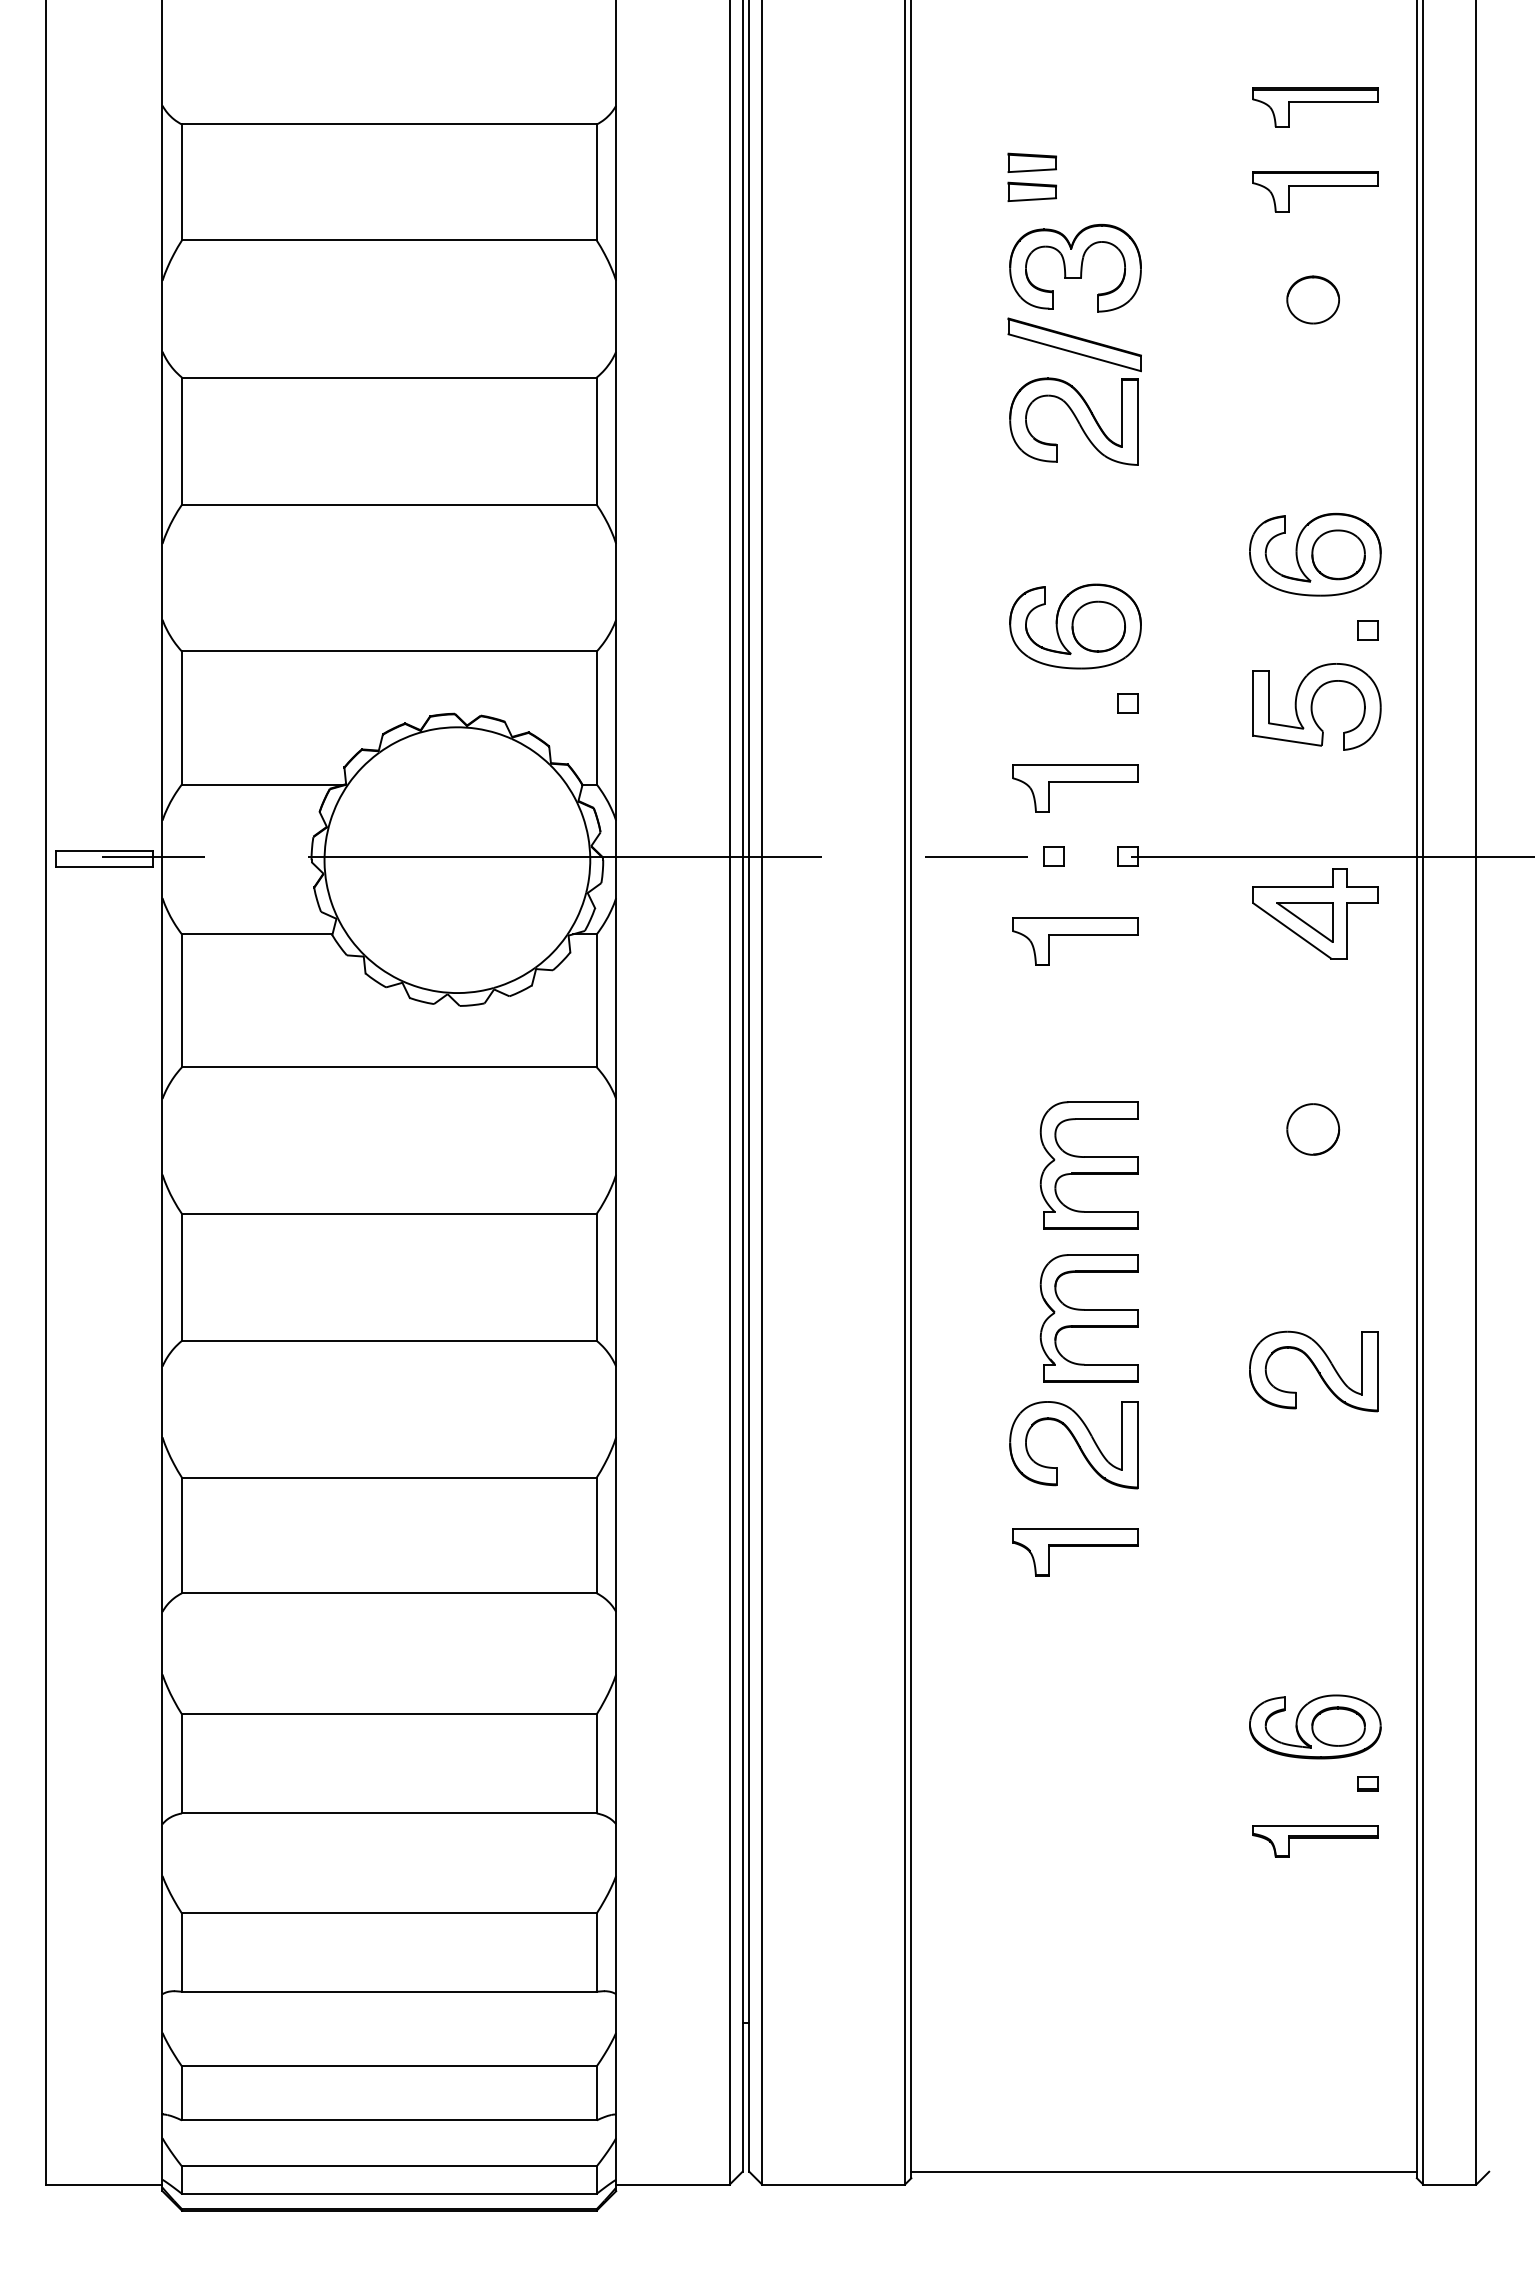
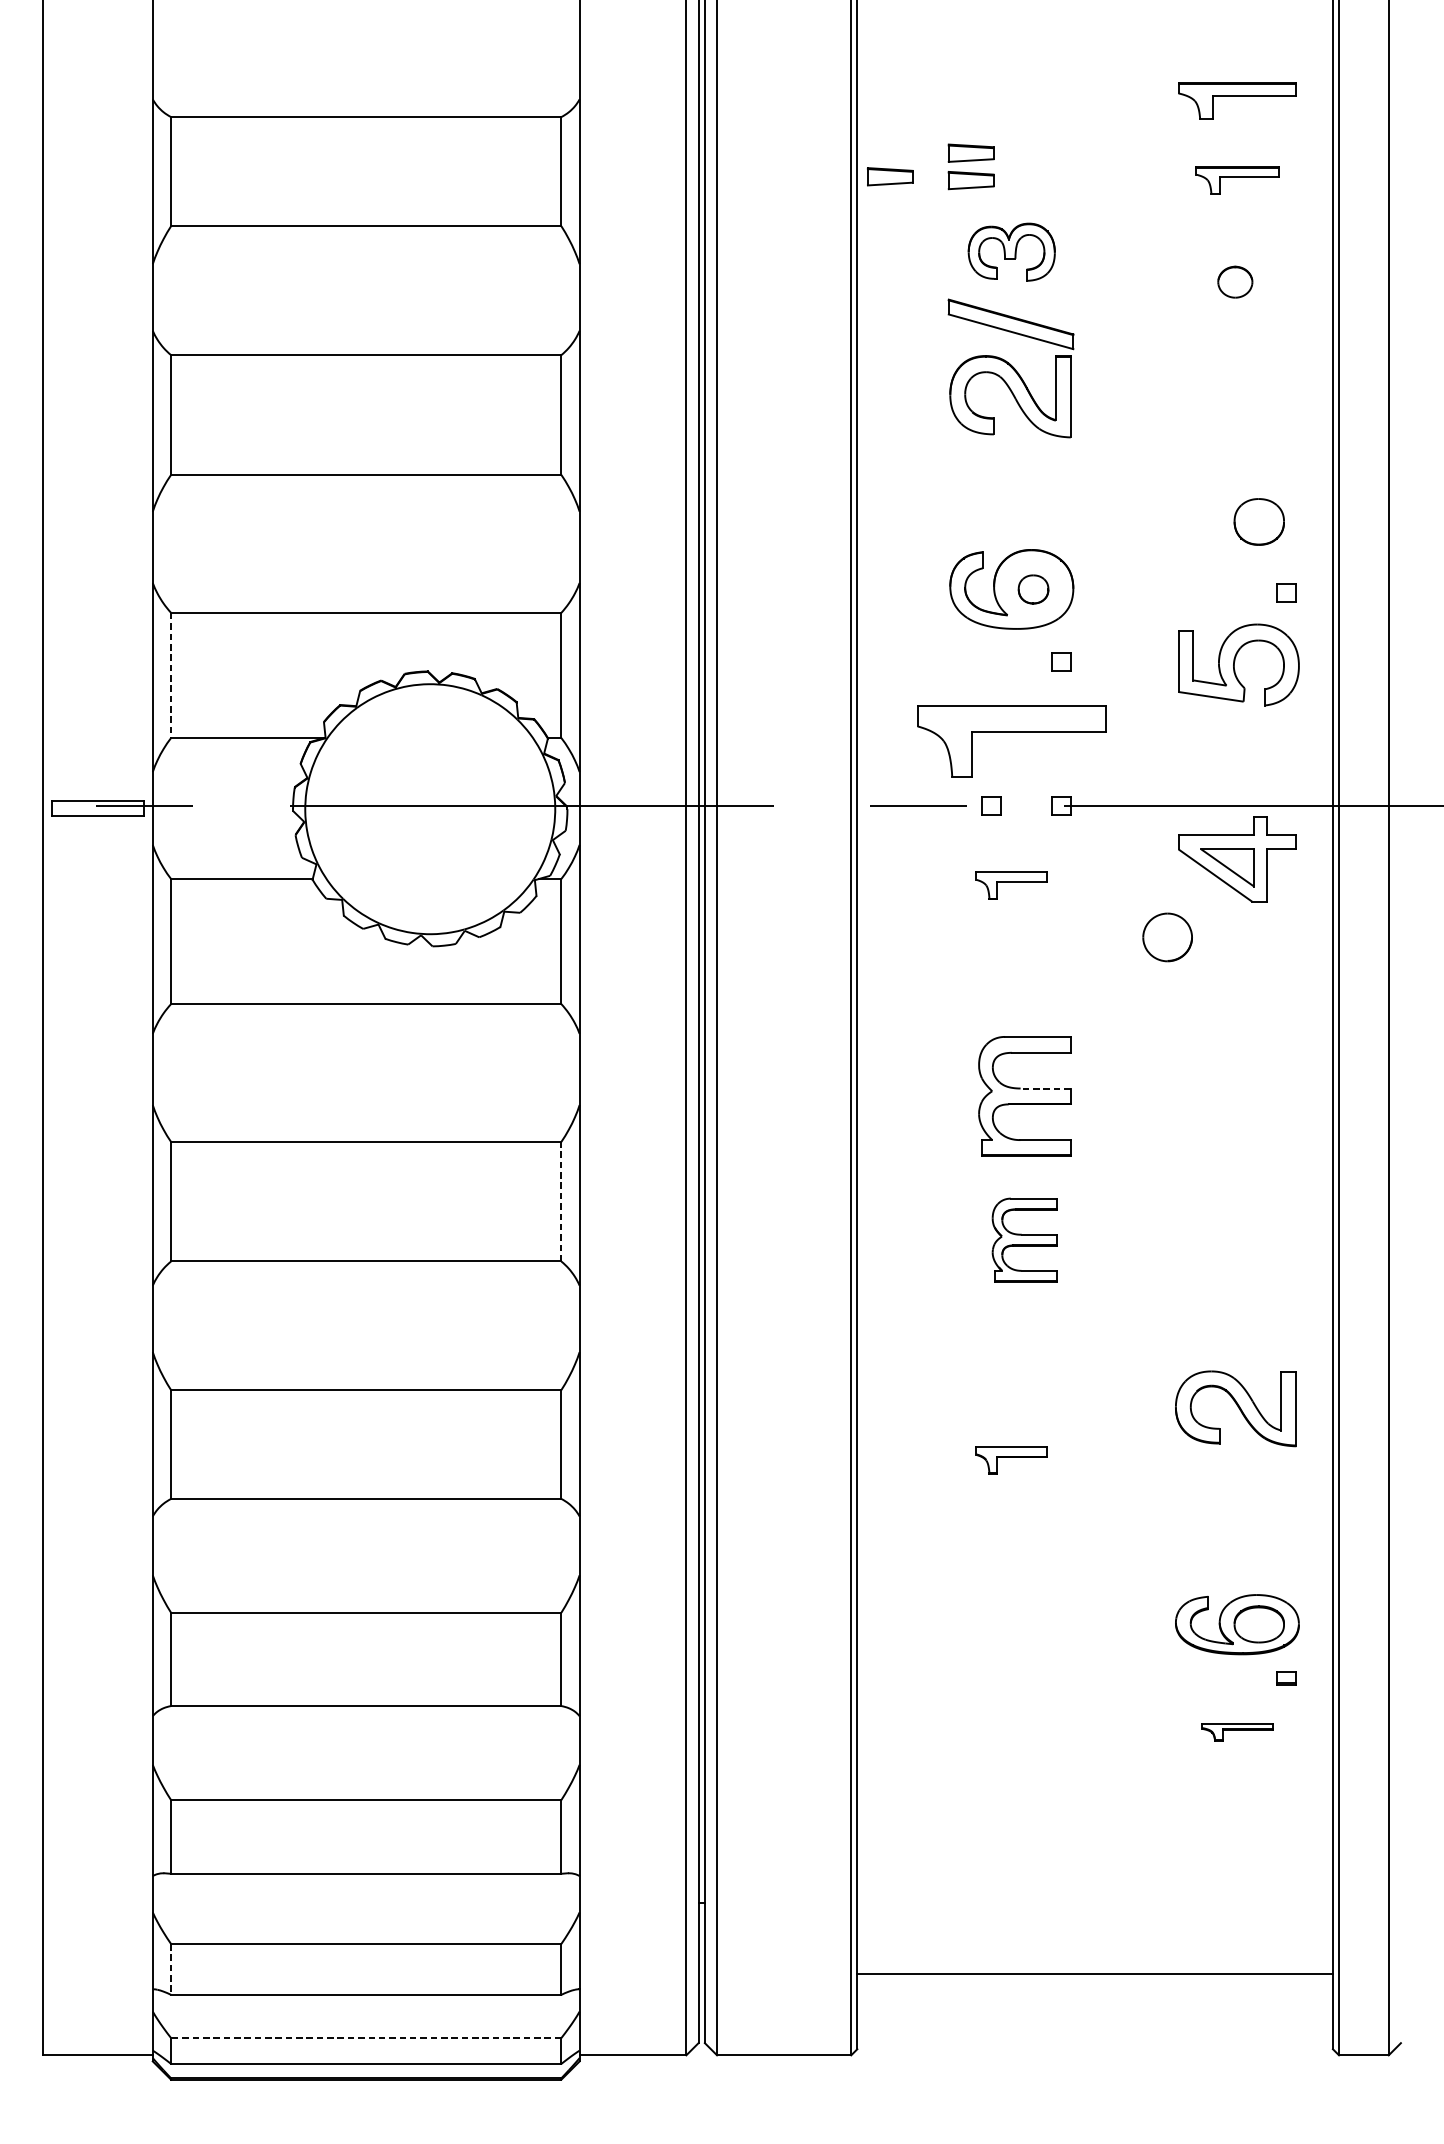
part: (945, 187) -> (889, 176), added
part: (1315, 191) -> (1237, 180), size x0.7
part: (1075, 267) -> (1011, 251), size x0.7
part: (1312, 299) -> (1234, 281), size x0.7
part: (1315, 554) -> (1237, 521), removed
part: (1098, 626) -> (1033, 589), size x0.6
line: (181, 718) -> (170, 675), solid -> dashed
part: (1075, 788) -> (1011, 741), size x1.6
part: (1075, 941) -> (1011, 885), size x0.6
part: (1313, 1129) -> (1167, 937), moved
line: (1111, 1157) -> (1045, 1088), solid -> dashed
line: (596, 1277) -> (561, 1201), solid -> dashed
part: (1088, 1318) -> (1023, 1240), size x0.7
part: (1313, 1371) -> (1235, 1408), moved
part: (1073, 1445) -> (1009, 1359), removed
part: (1075, 1552) -> (1011, 1460), size x0.6
part: (1315, 1841) -> (1237, 1732), size x0.6
line: (181, 2093) -> (170, 1969), solid -> dashed
line: (388, 2166) -> (365, 2038), solid -> dashed
line: (1163, 2171) -> (1094, 1974), moved

